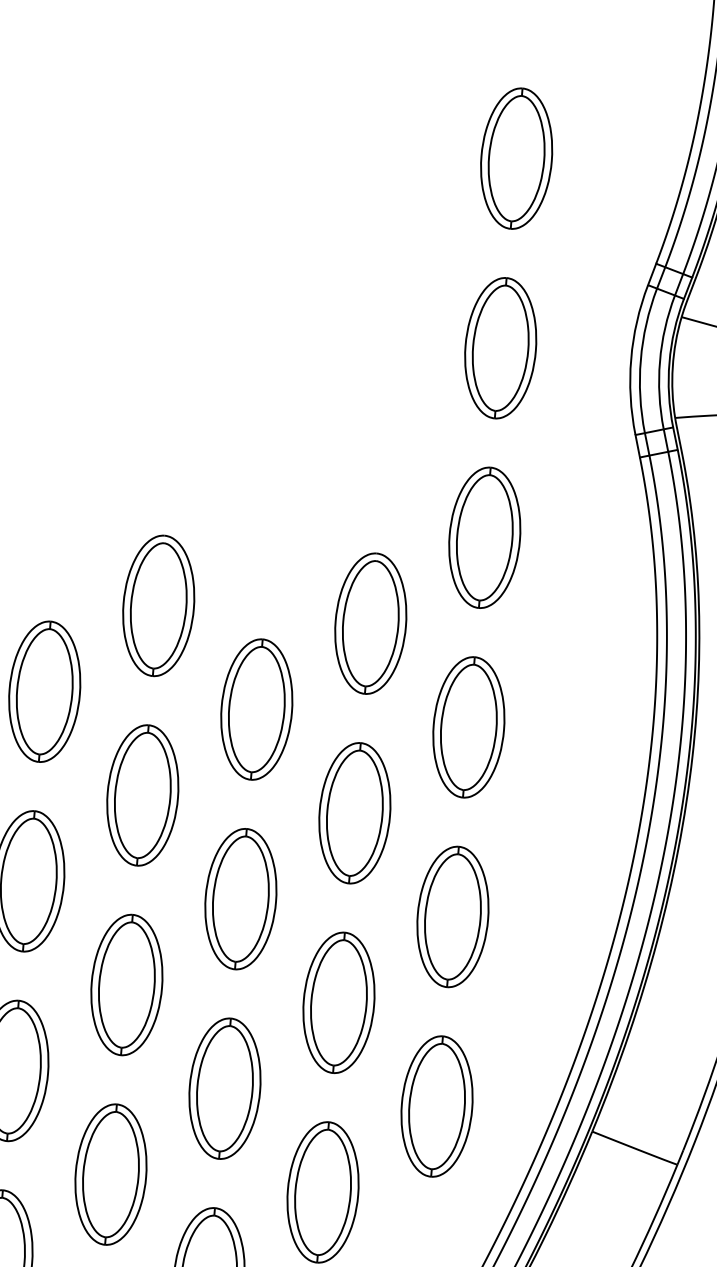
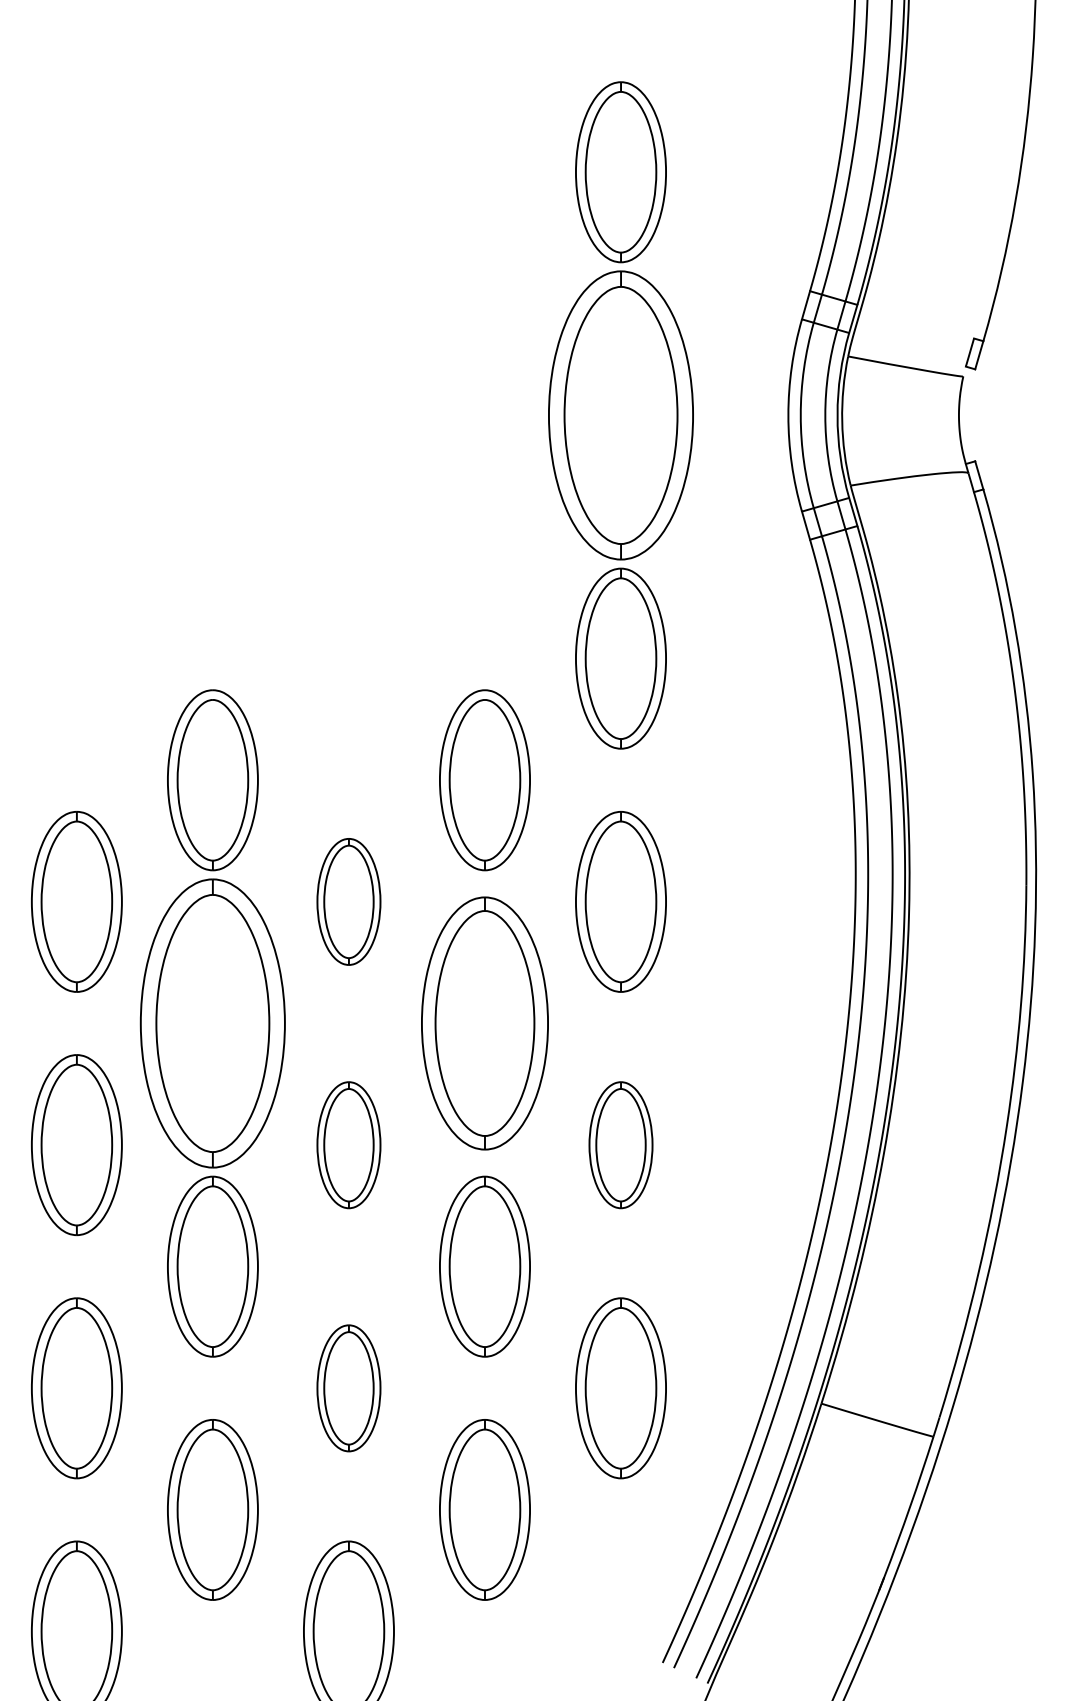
part: (500, 348) -> (620, 415), size x1.6
part: (256, 709) -> (348, 901), size x0.7
part: (142, 795) -> (212, 1023), size x1.6
part: (354, 813) -> (484, 1023), size x1.4
part: (240, 899) -> (348, 1145), size x0.7
part: (452, 917) -> (620, 1145), size x0.7
part: (224, 1088) -> (348, 1388), size x0.7

